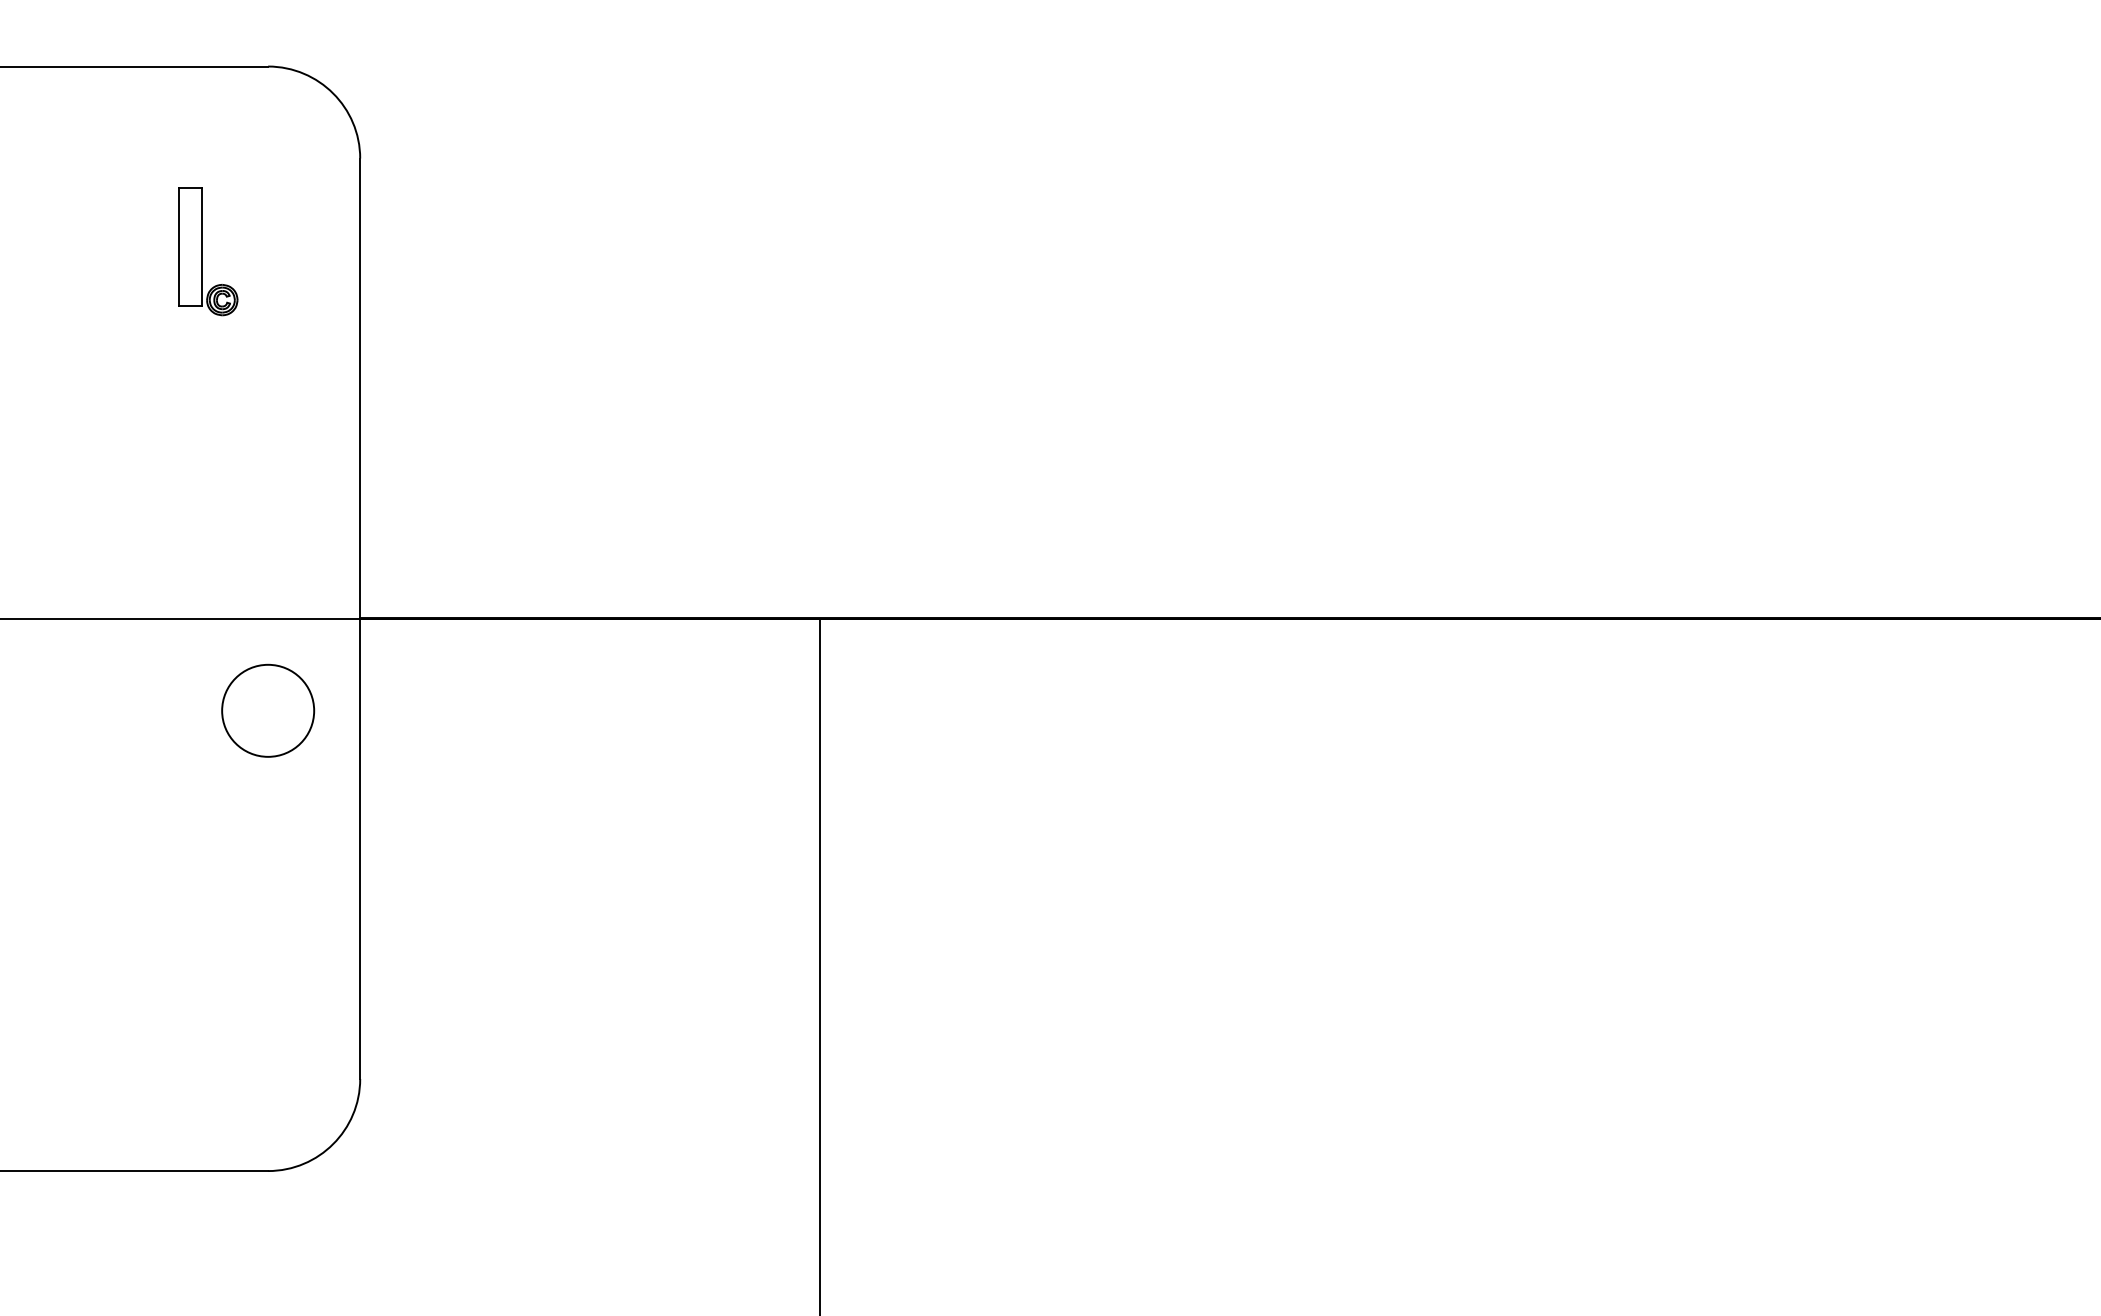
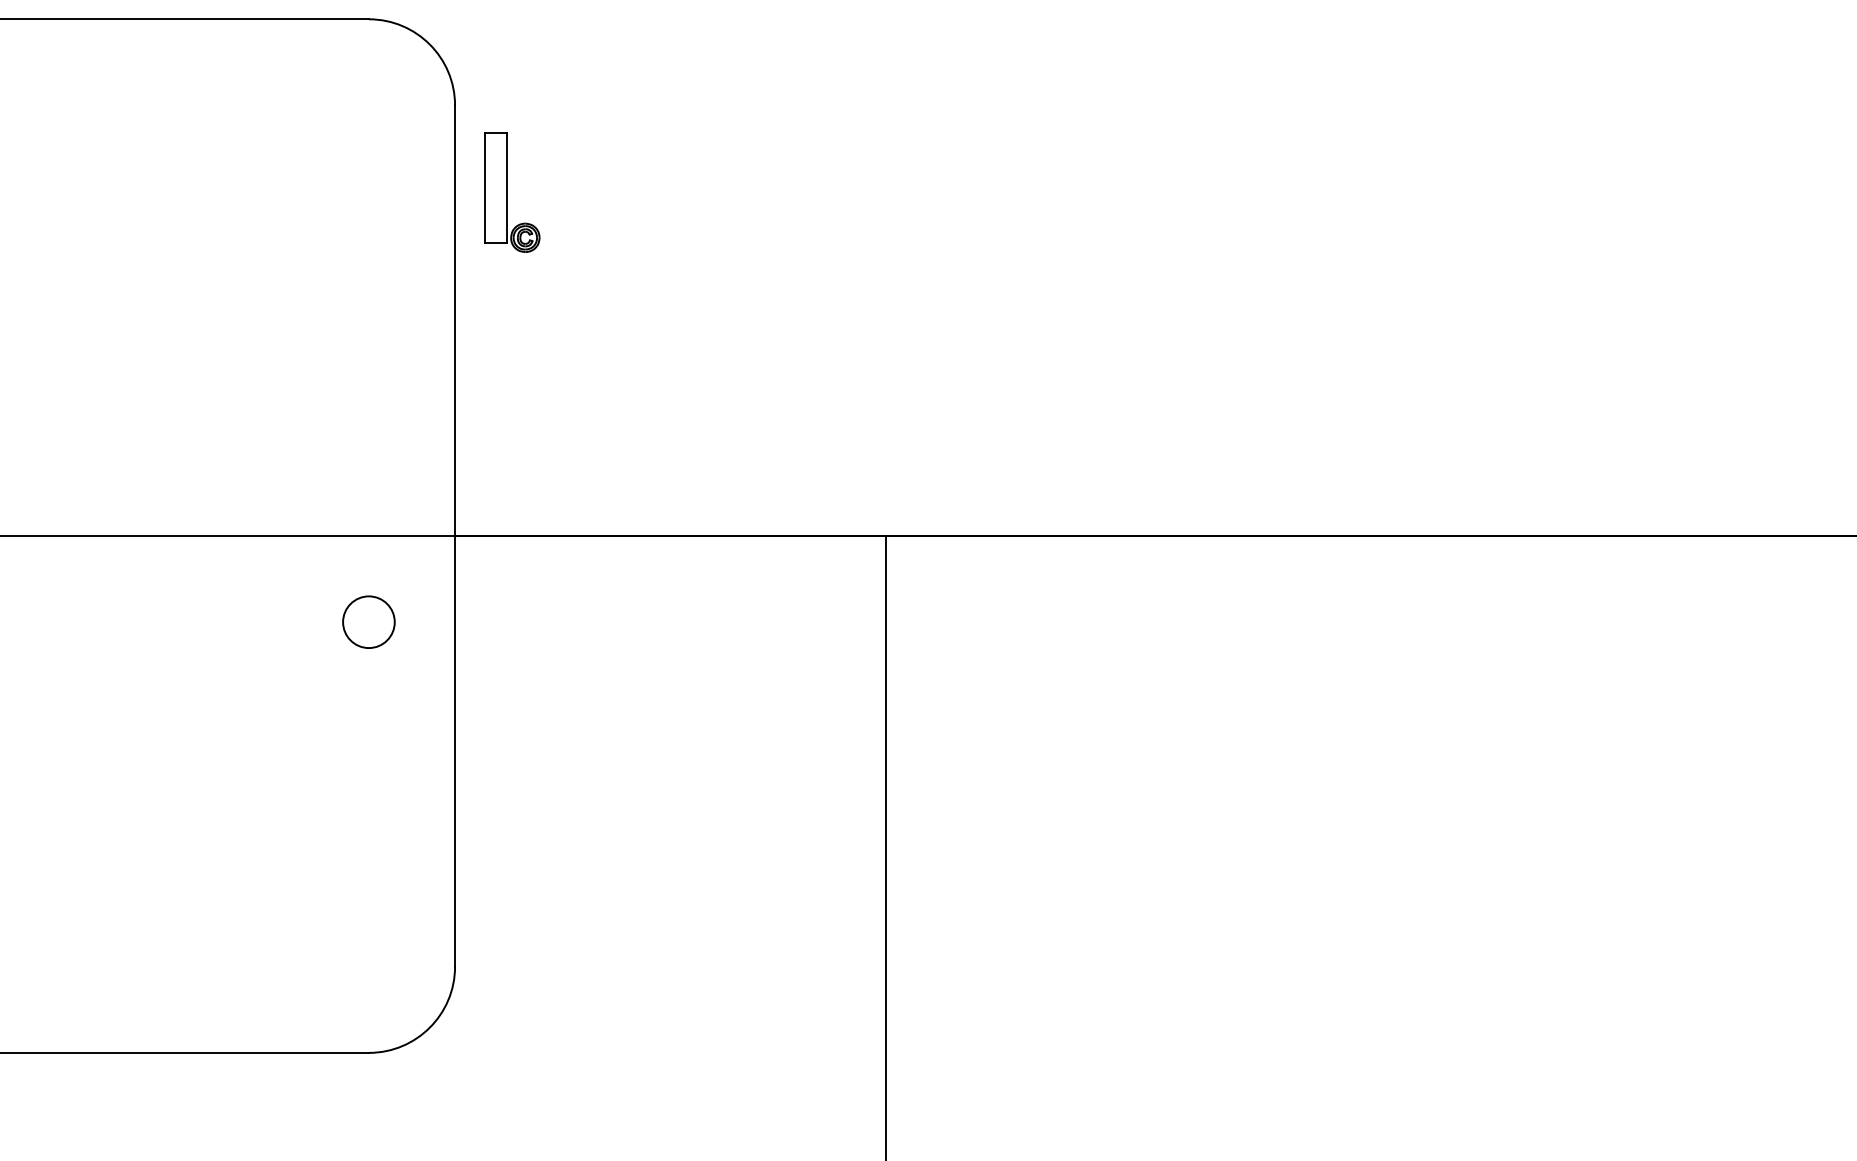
part: (208, 251) -> (512, 192), moved
circle: (268, 710) -> (369, 621), size x0.6

